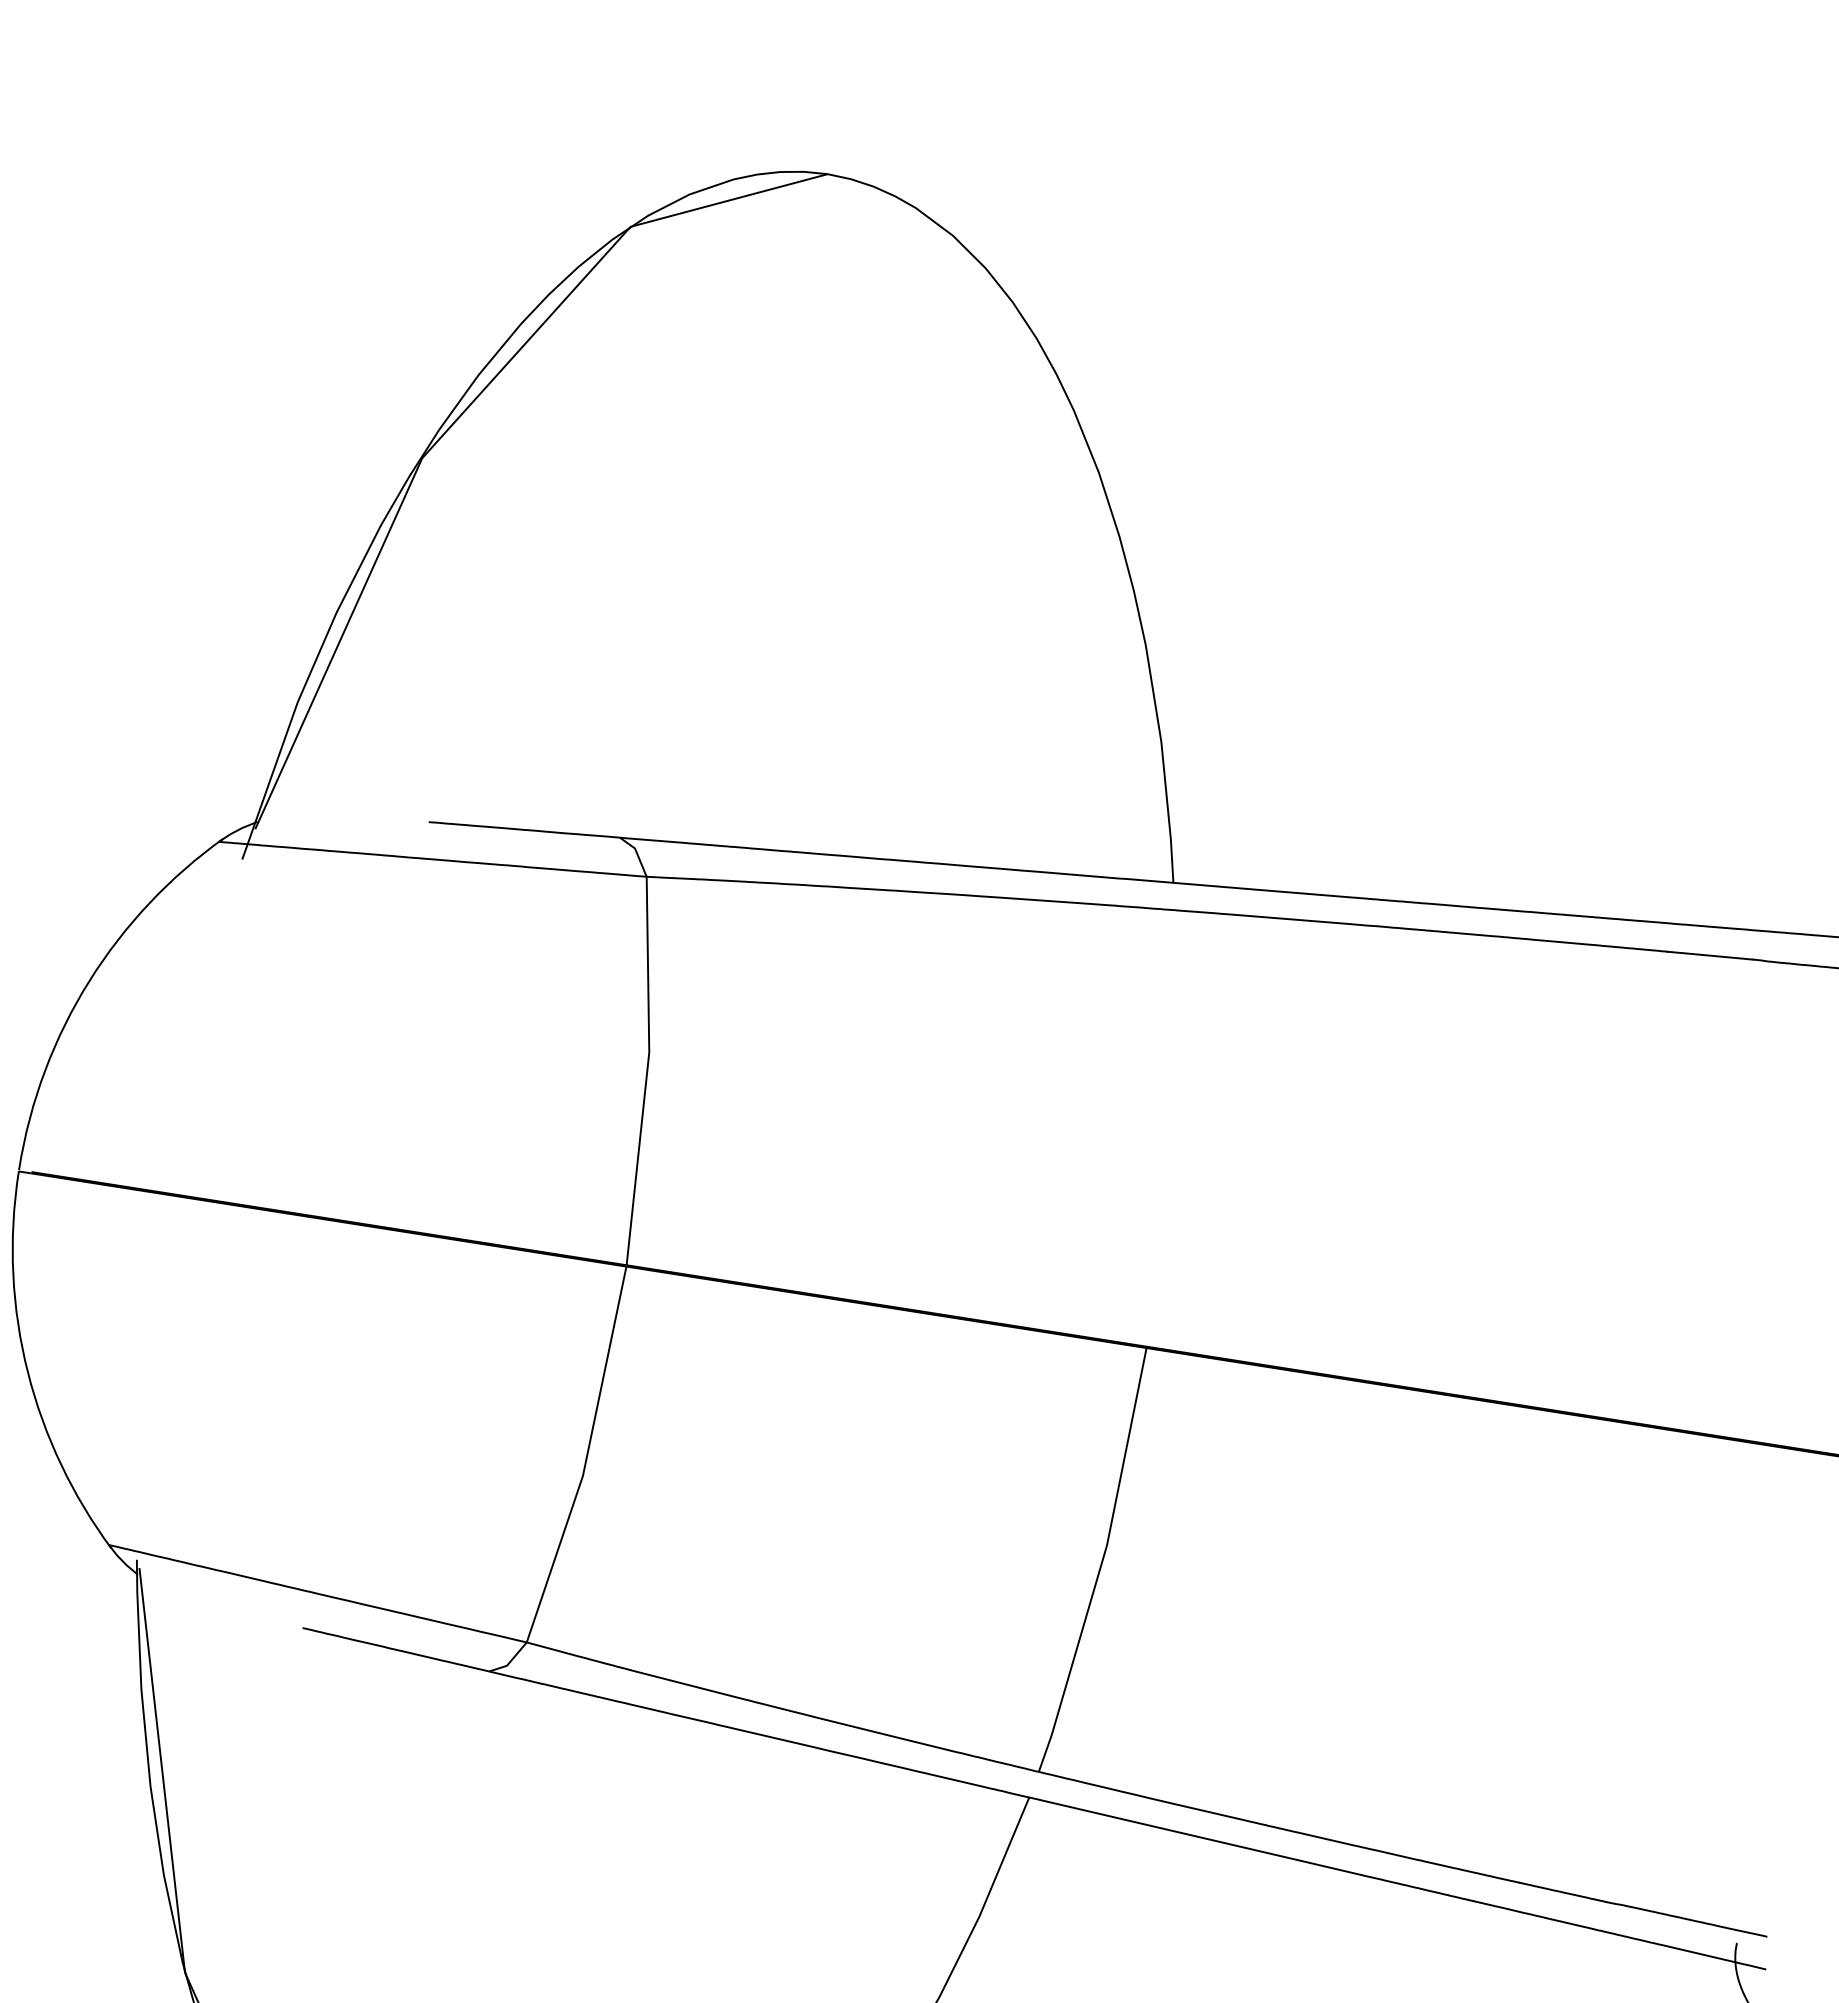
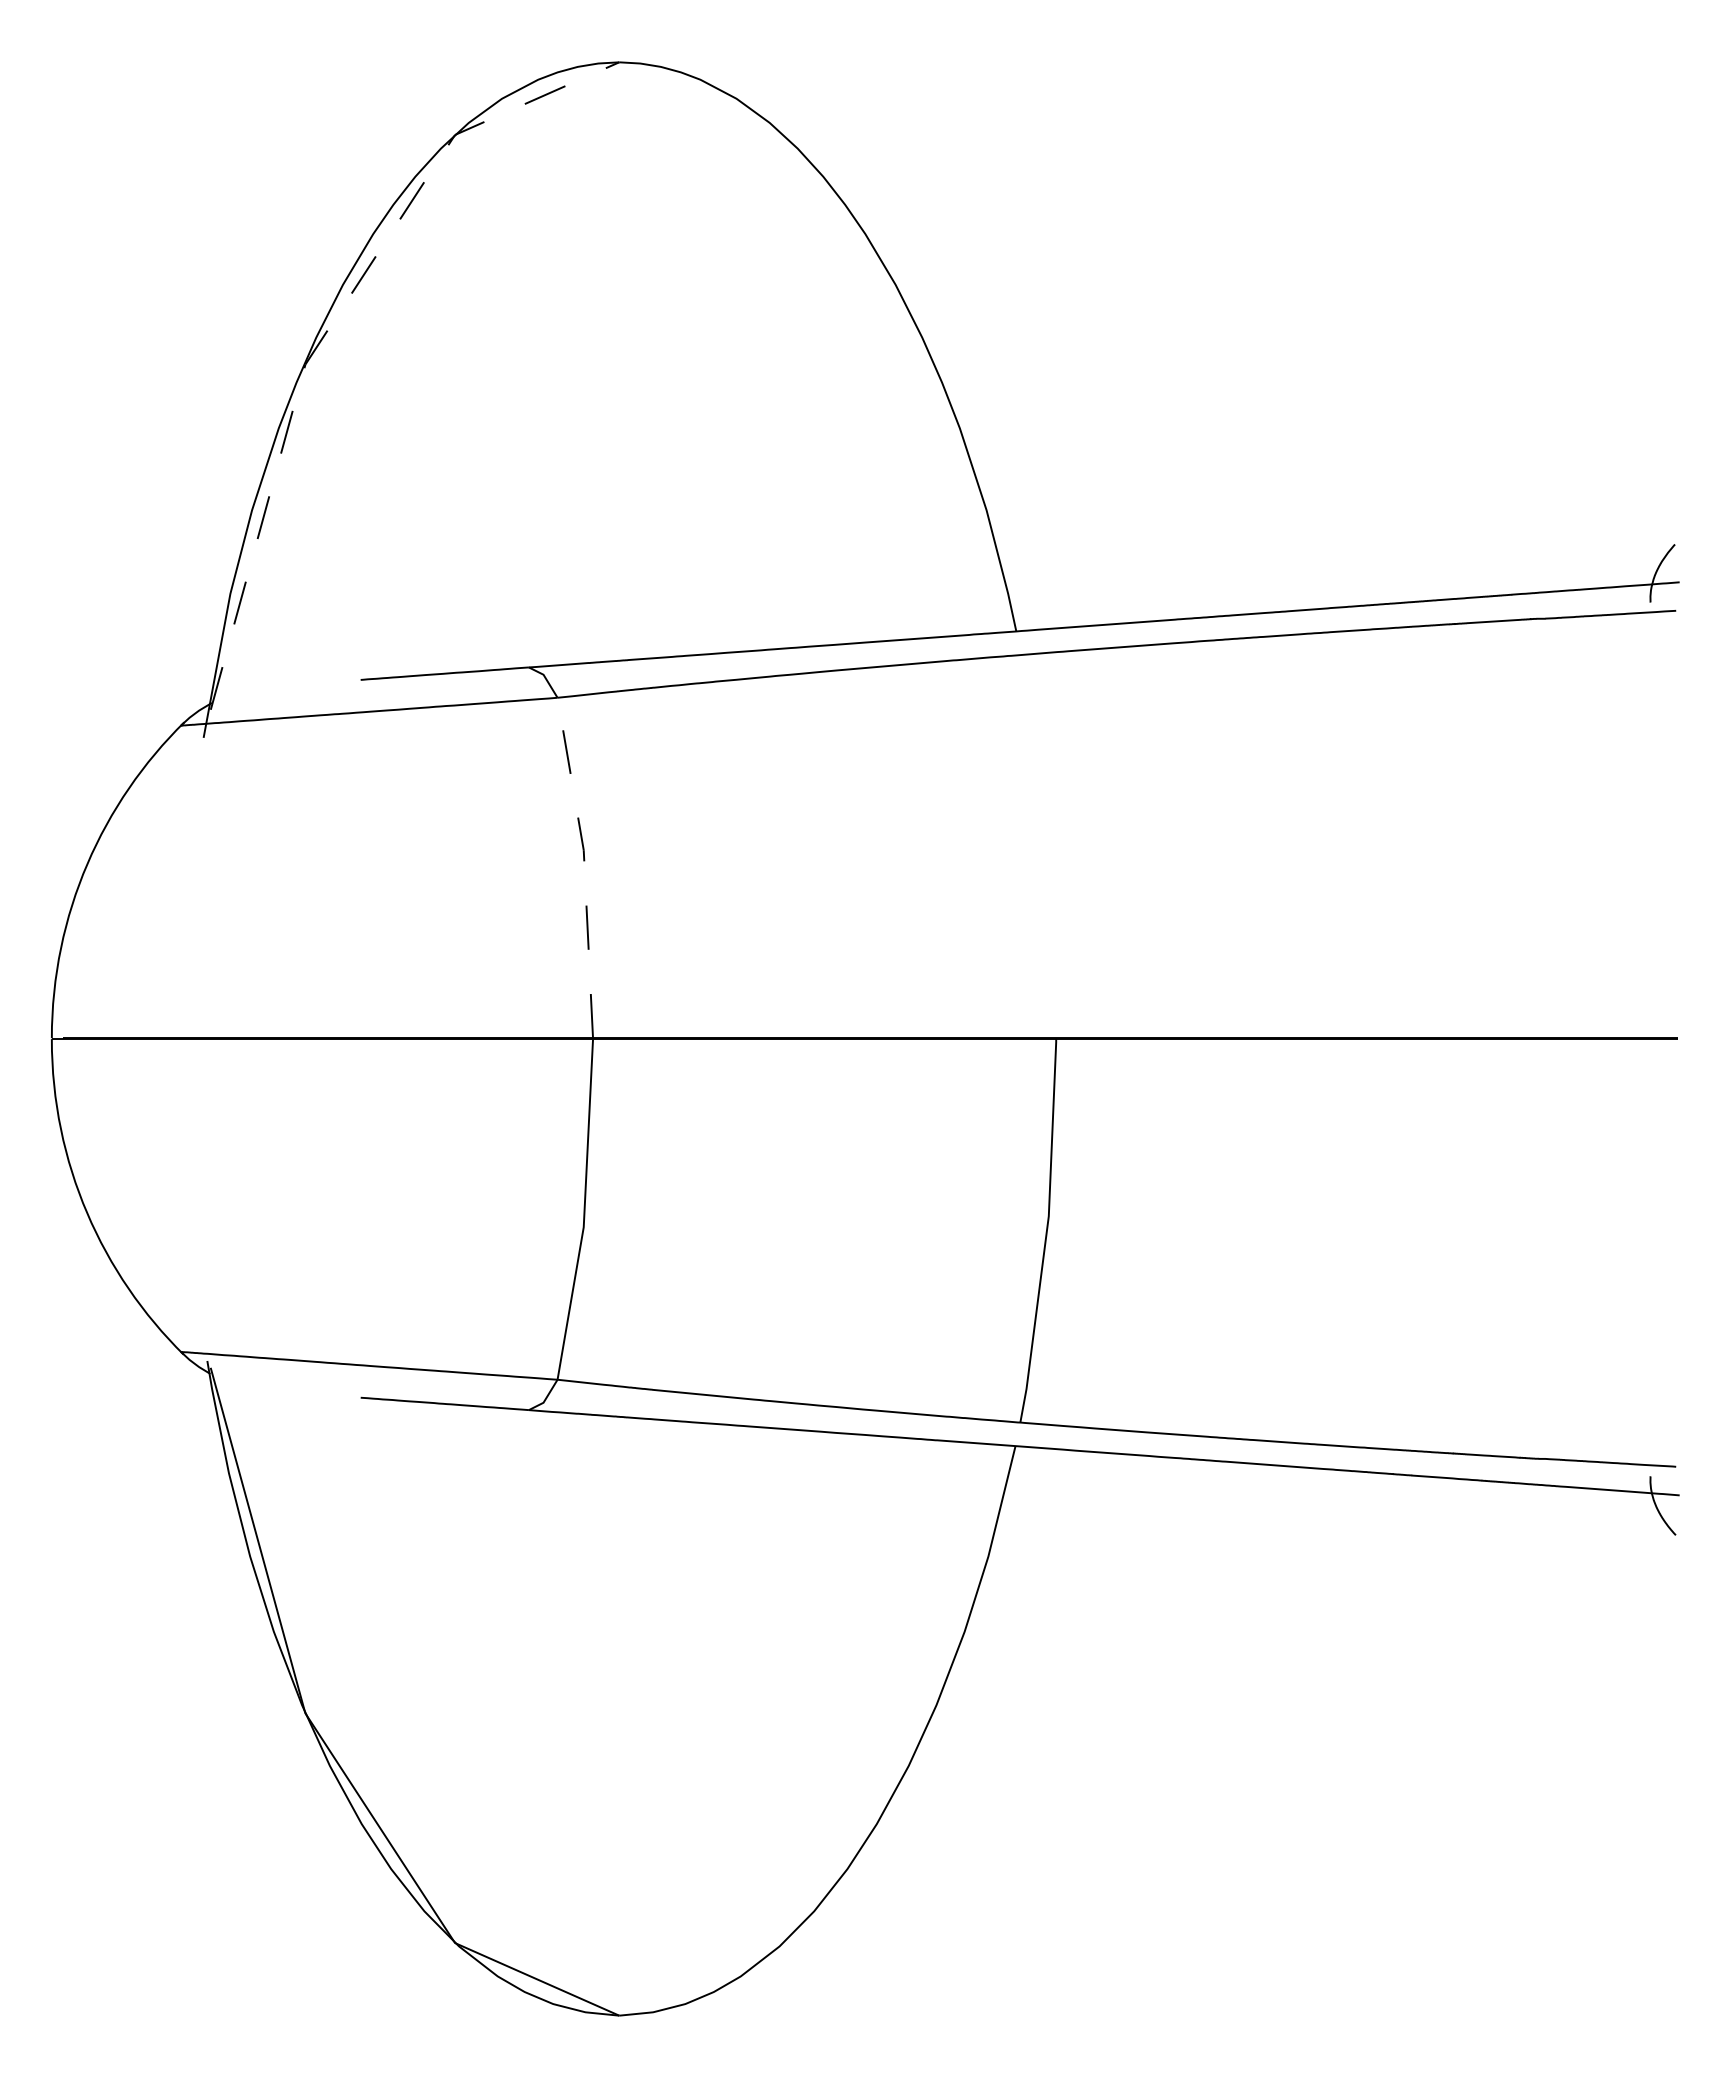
line: (458, 417) -> (331, 324), solid -> dashed
line: (647, 1070) -> (584, 866), solid -> dashed

